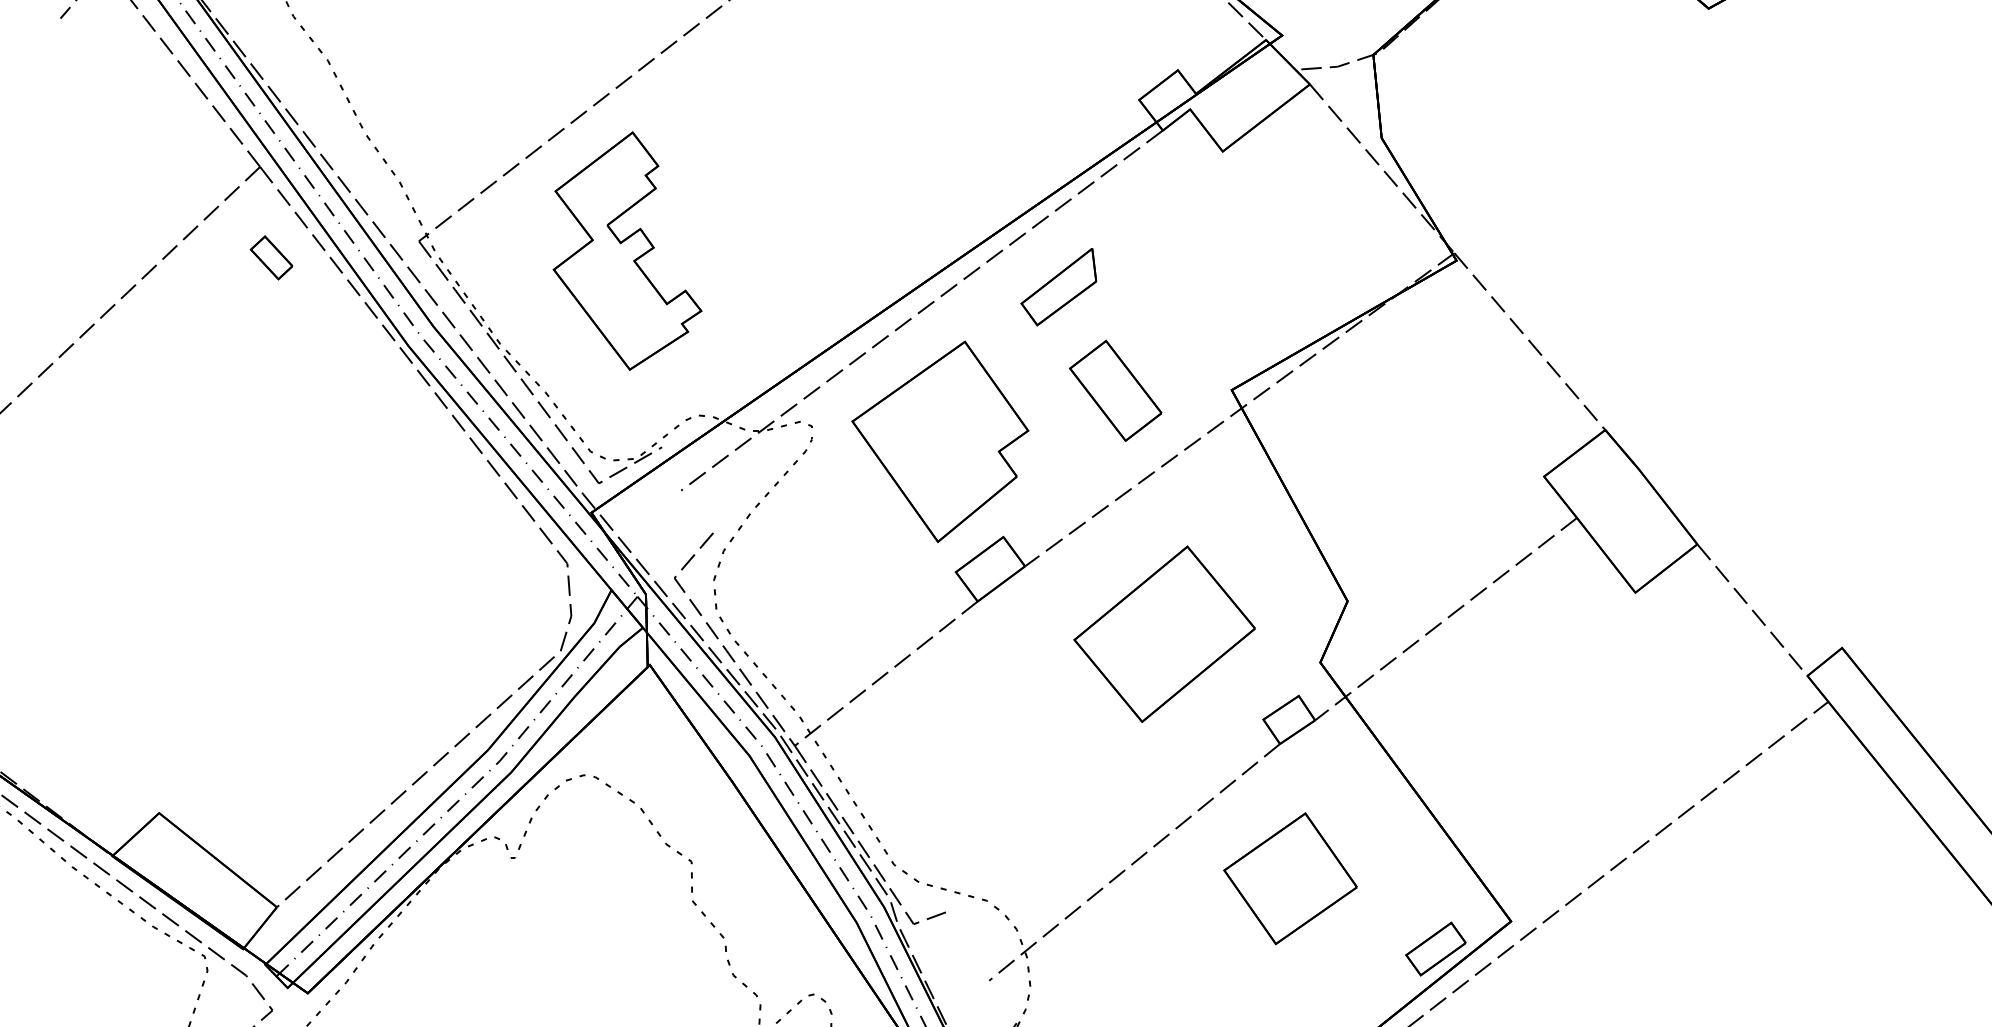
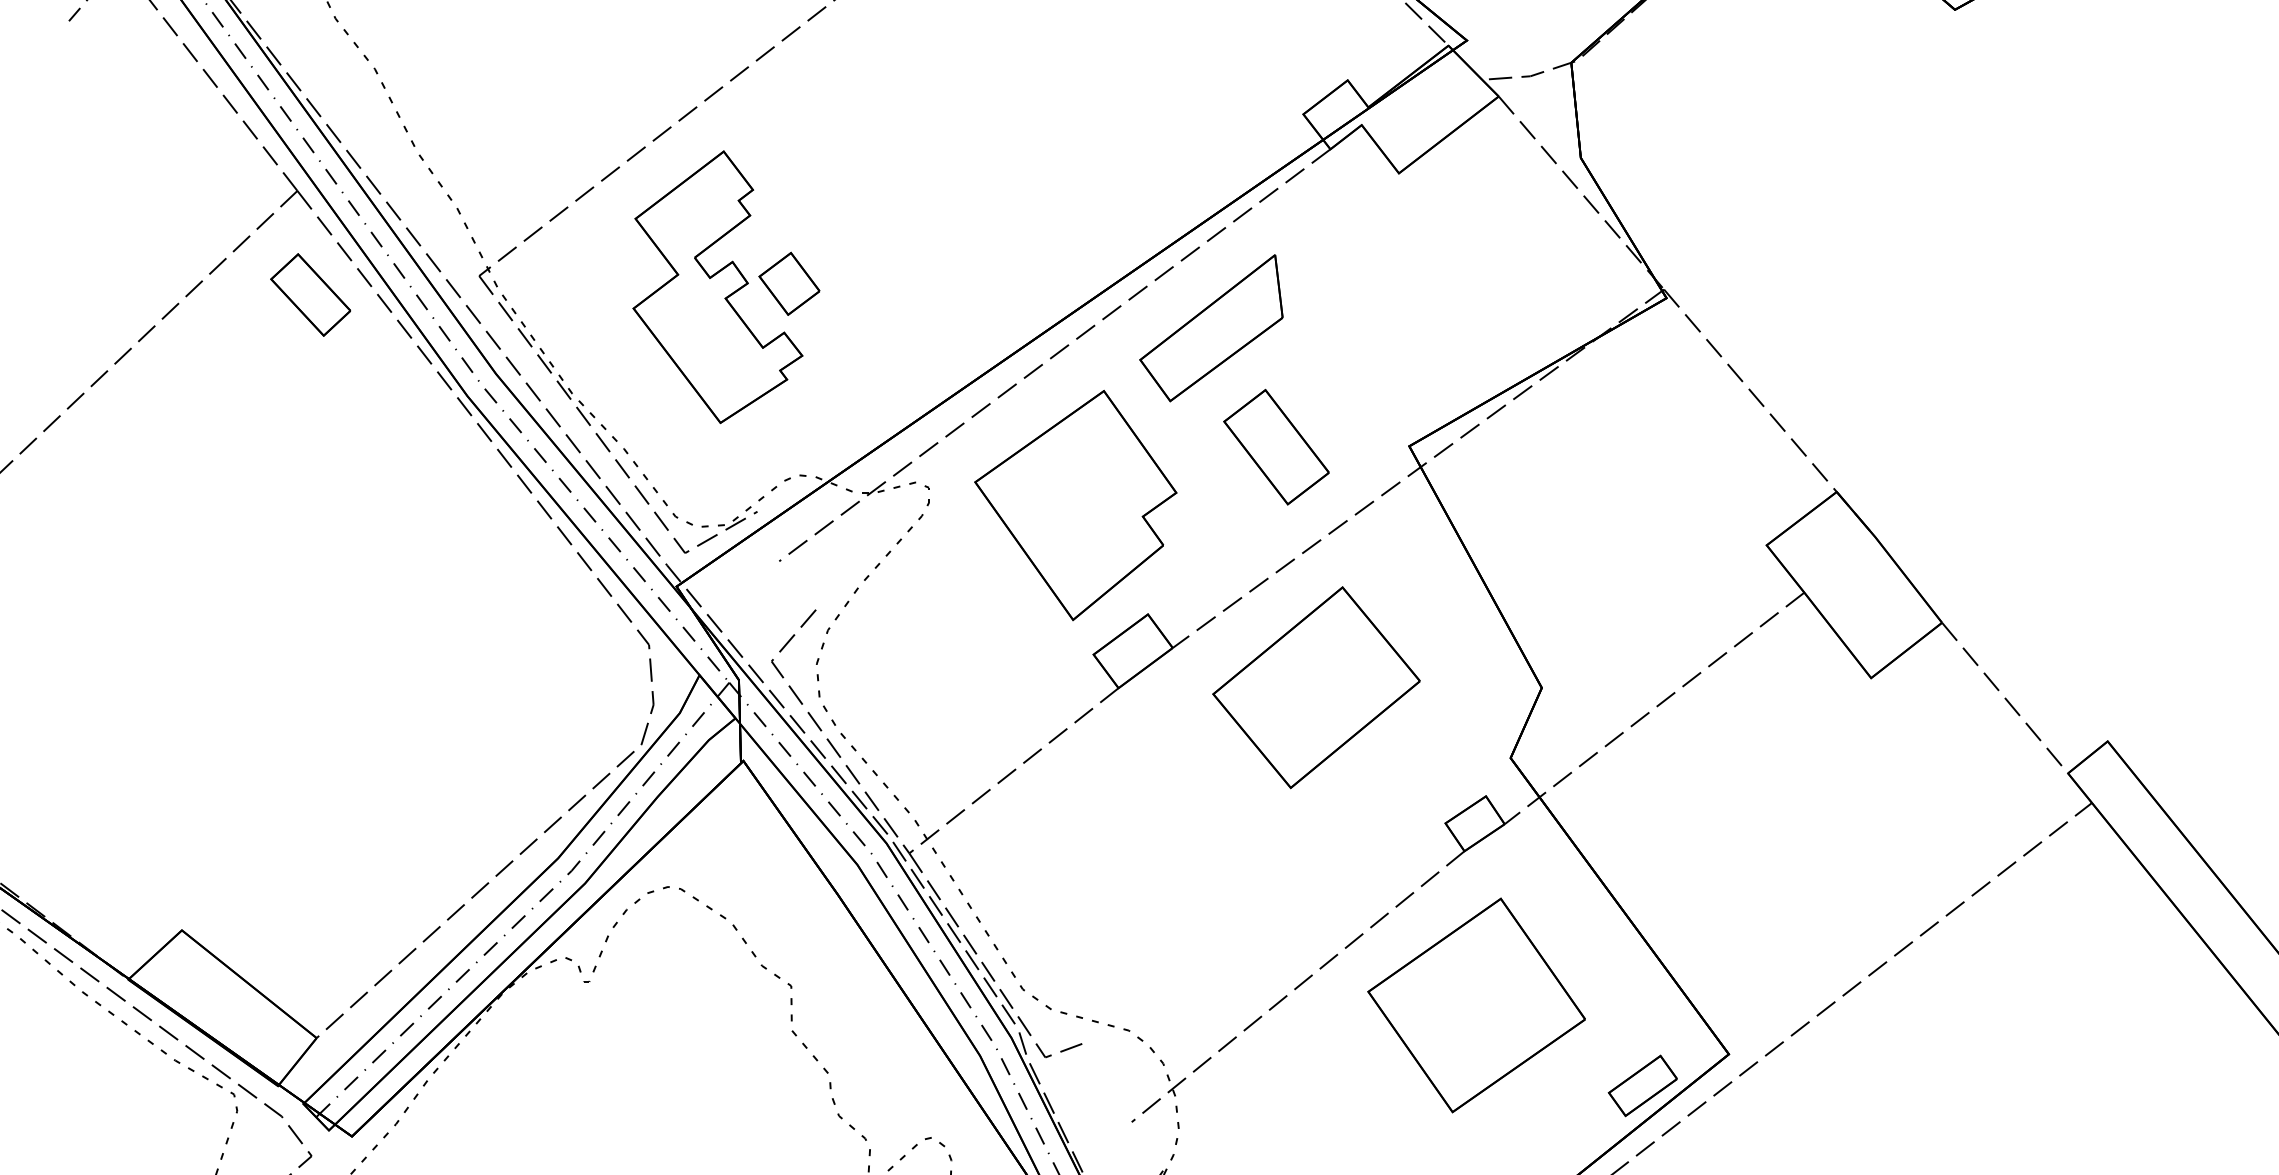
part: (690, 247) -> (789, 283), added
part: (271, 257) -> (310, 294), size x1.67
part: (1058, 287) -> (1211, 328), size x1.67
part: (1164, 634) -> (1316, 687), moved
part: (1290, 878) -> (1476, 1005), size x1.43

